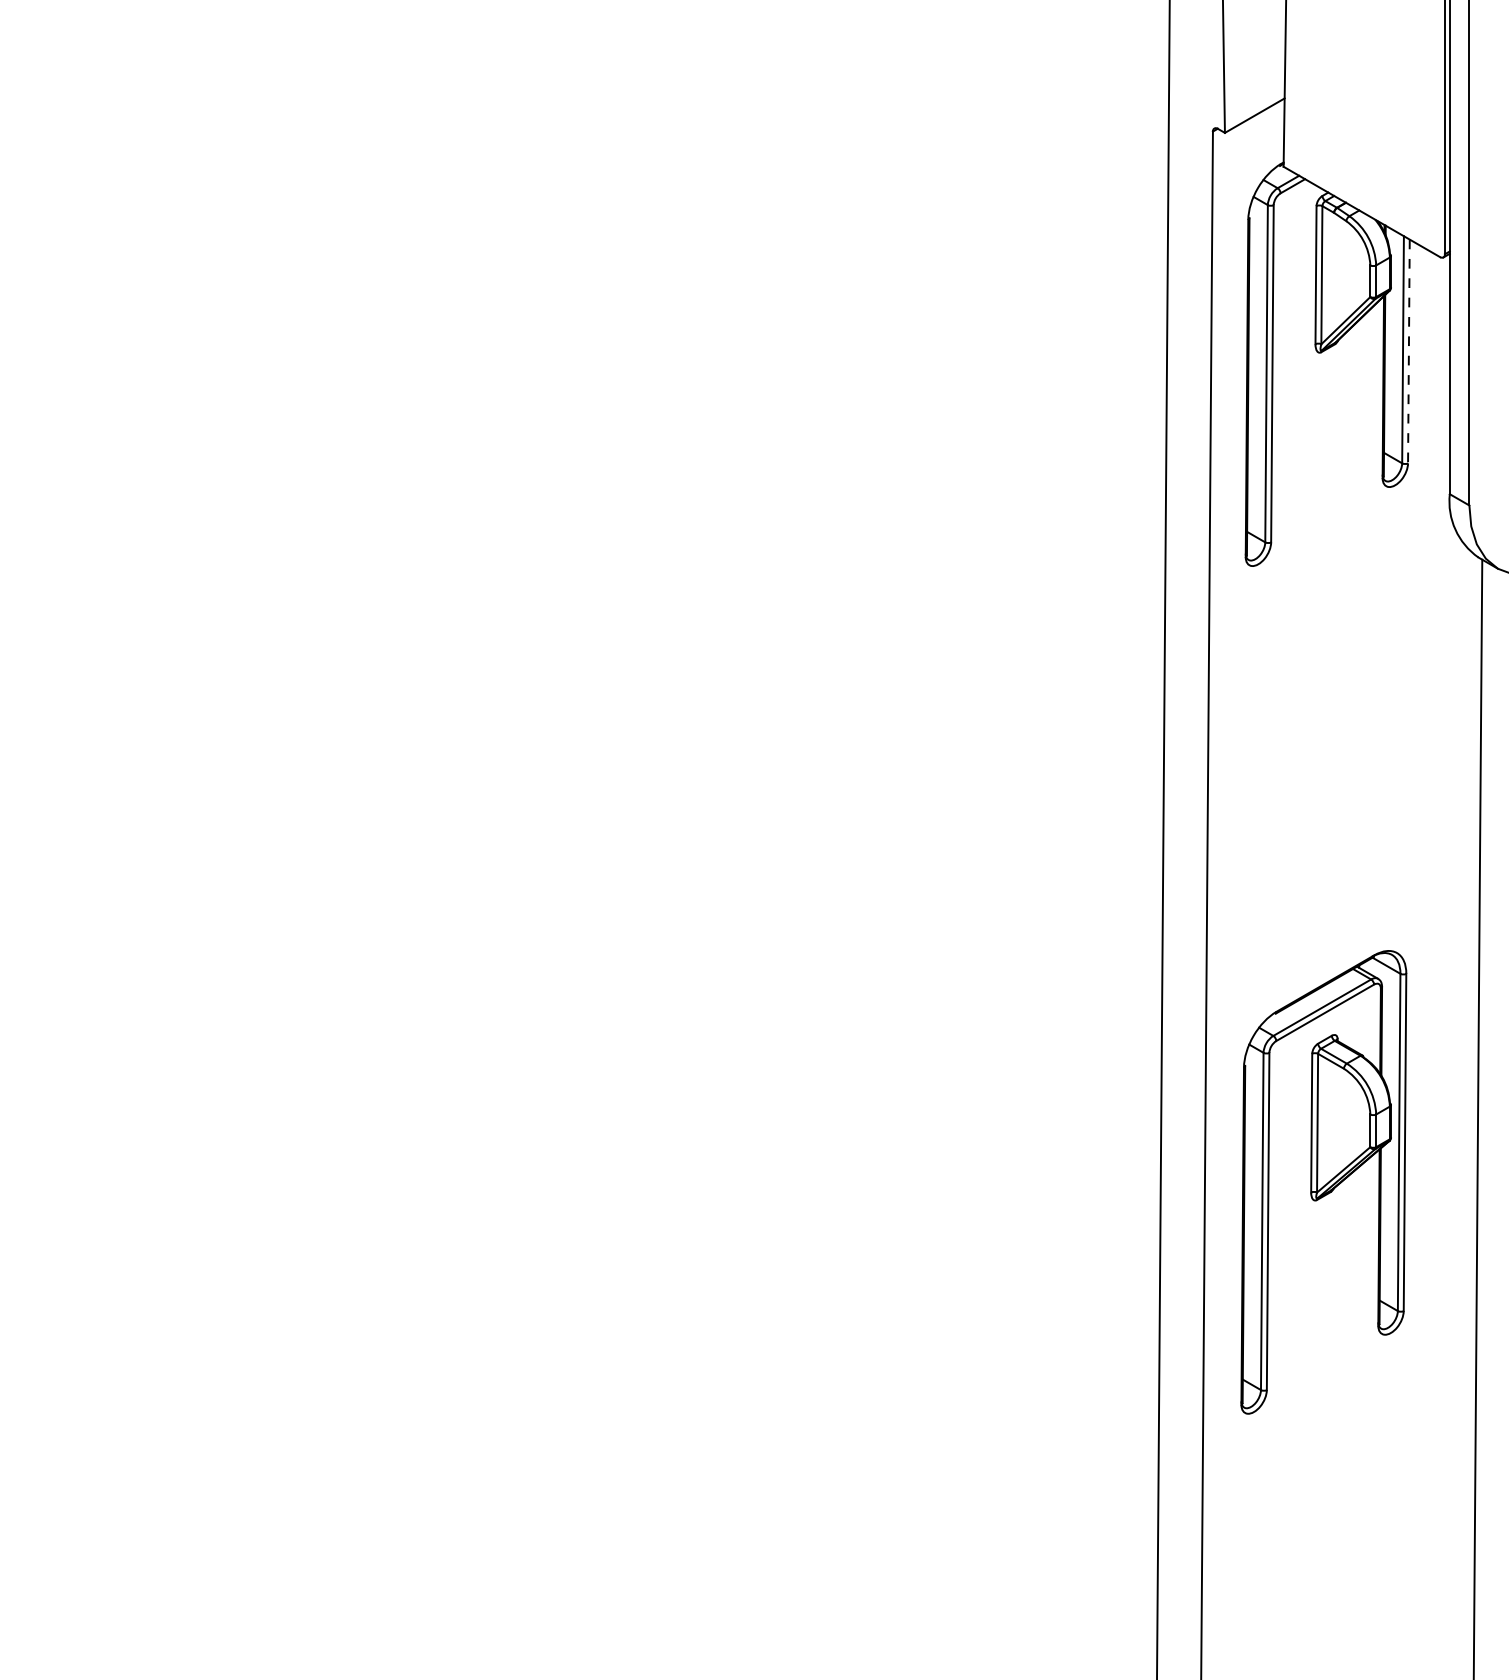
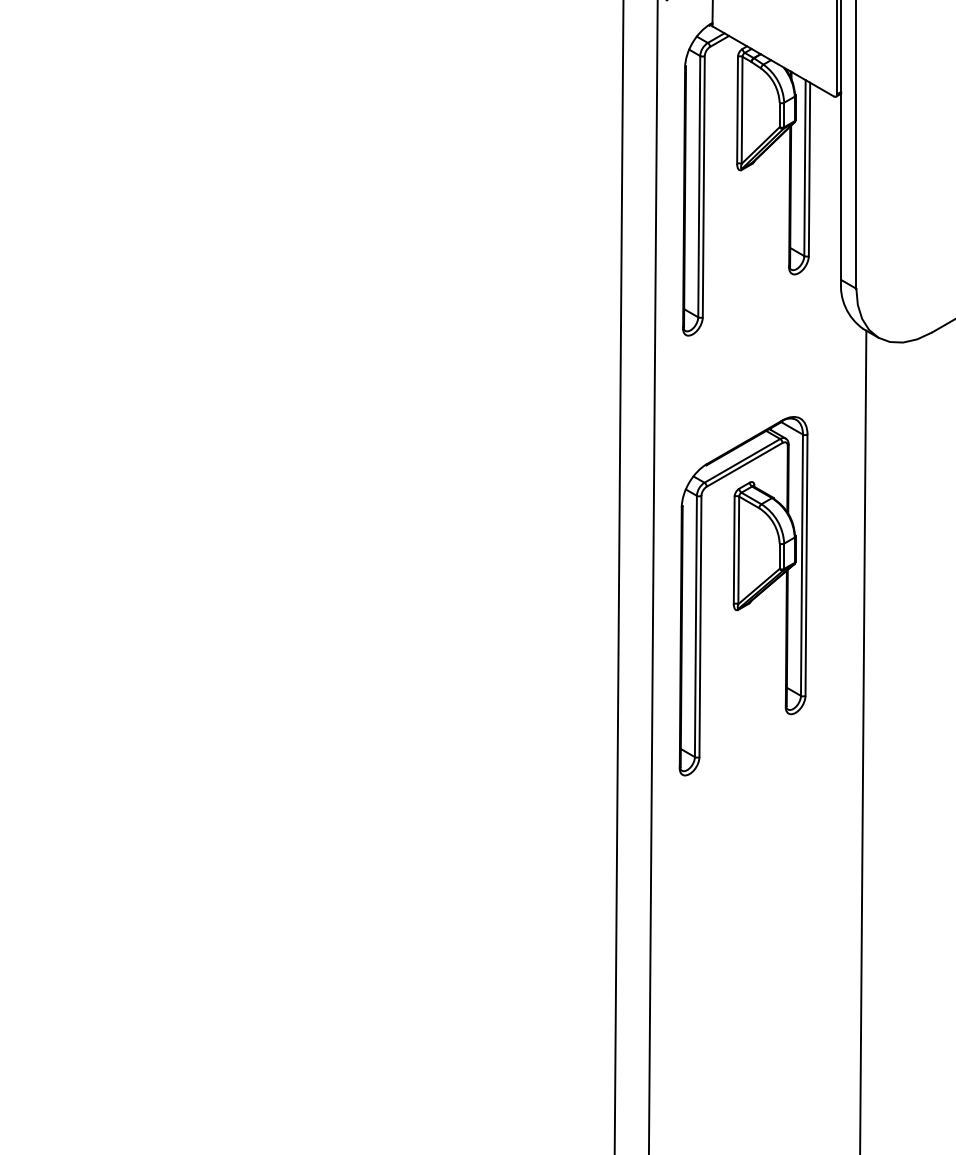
line: (1408, 351) -> (809, 169), dashed -> solid
part: (1323, 1182) -> (743, 596), moved

